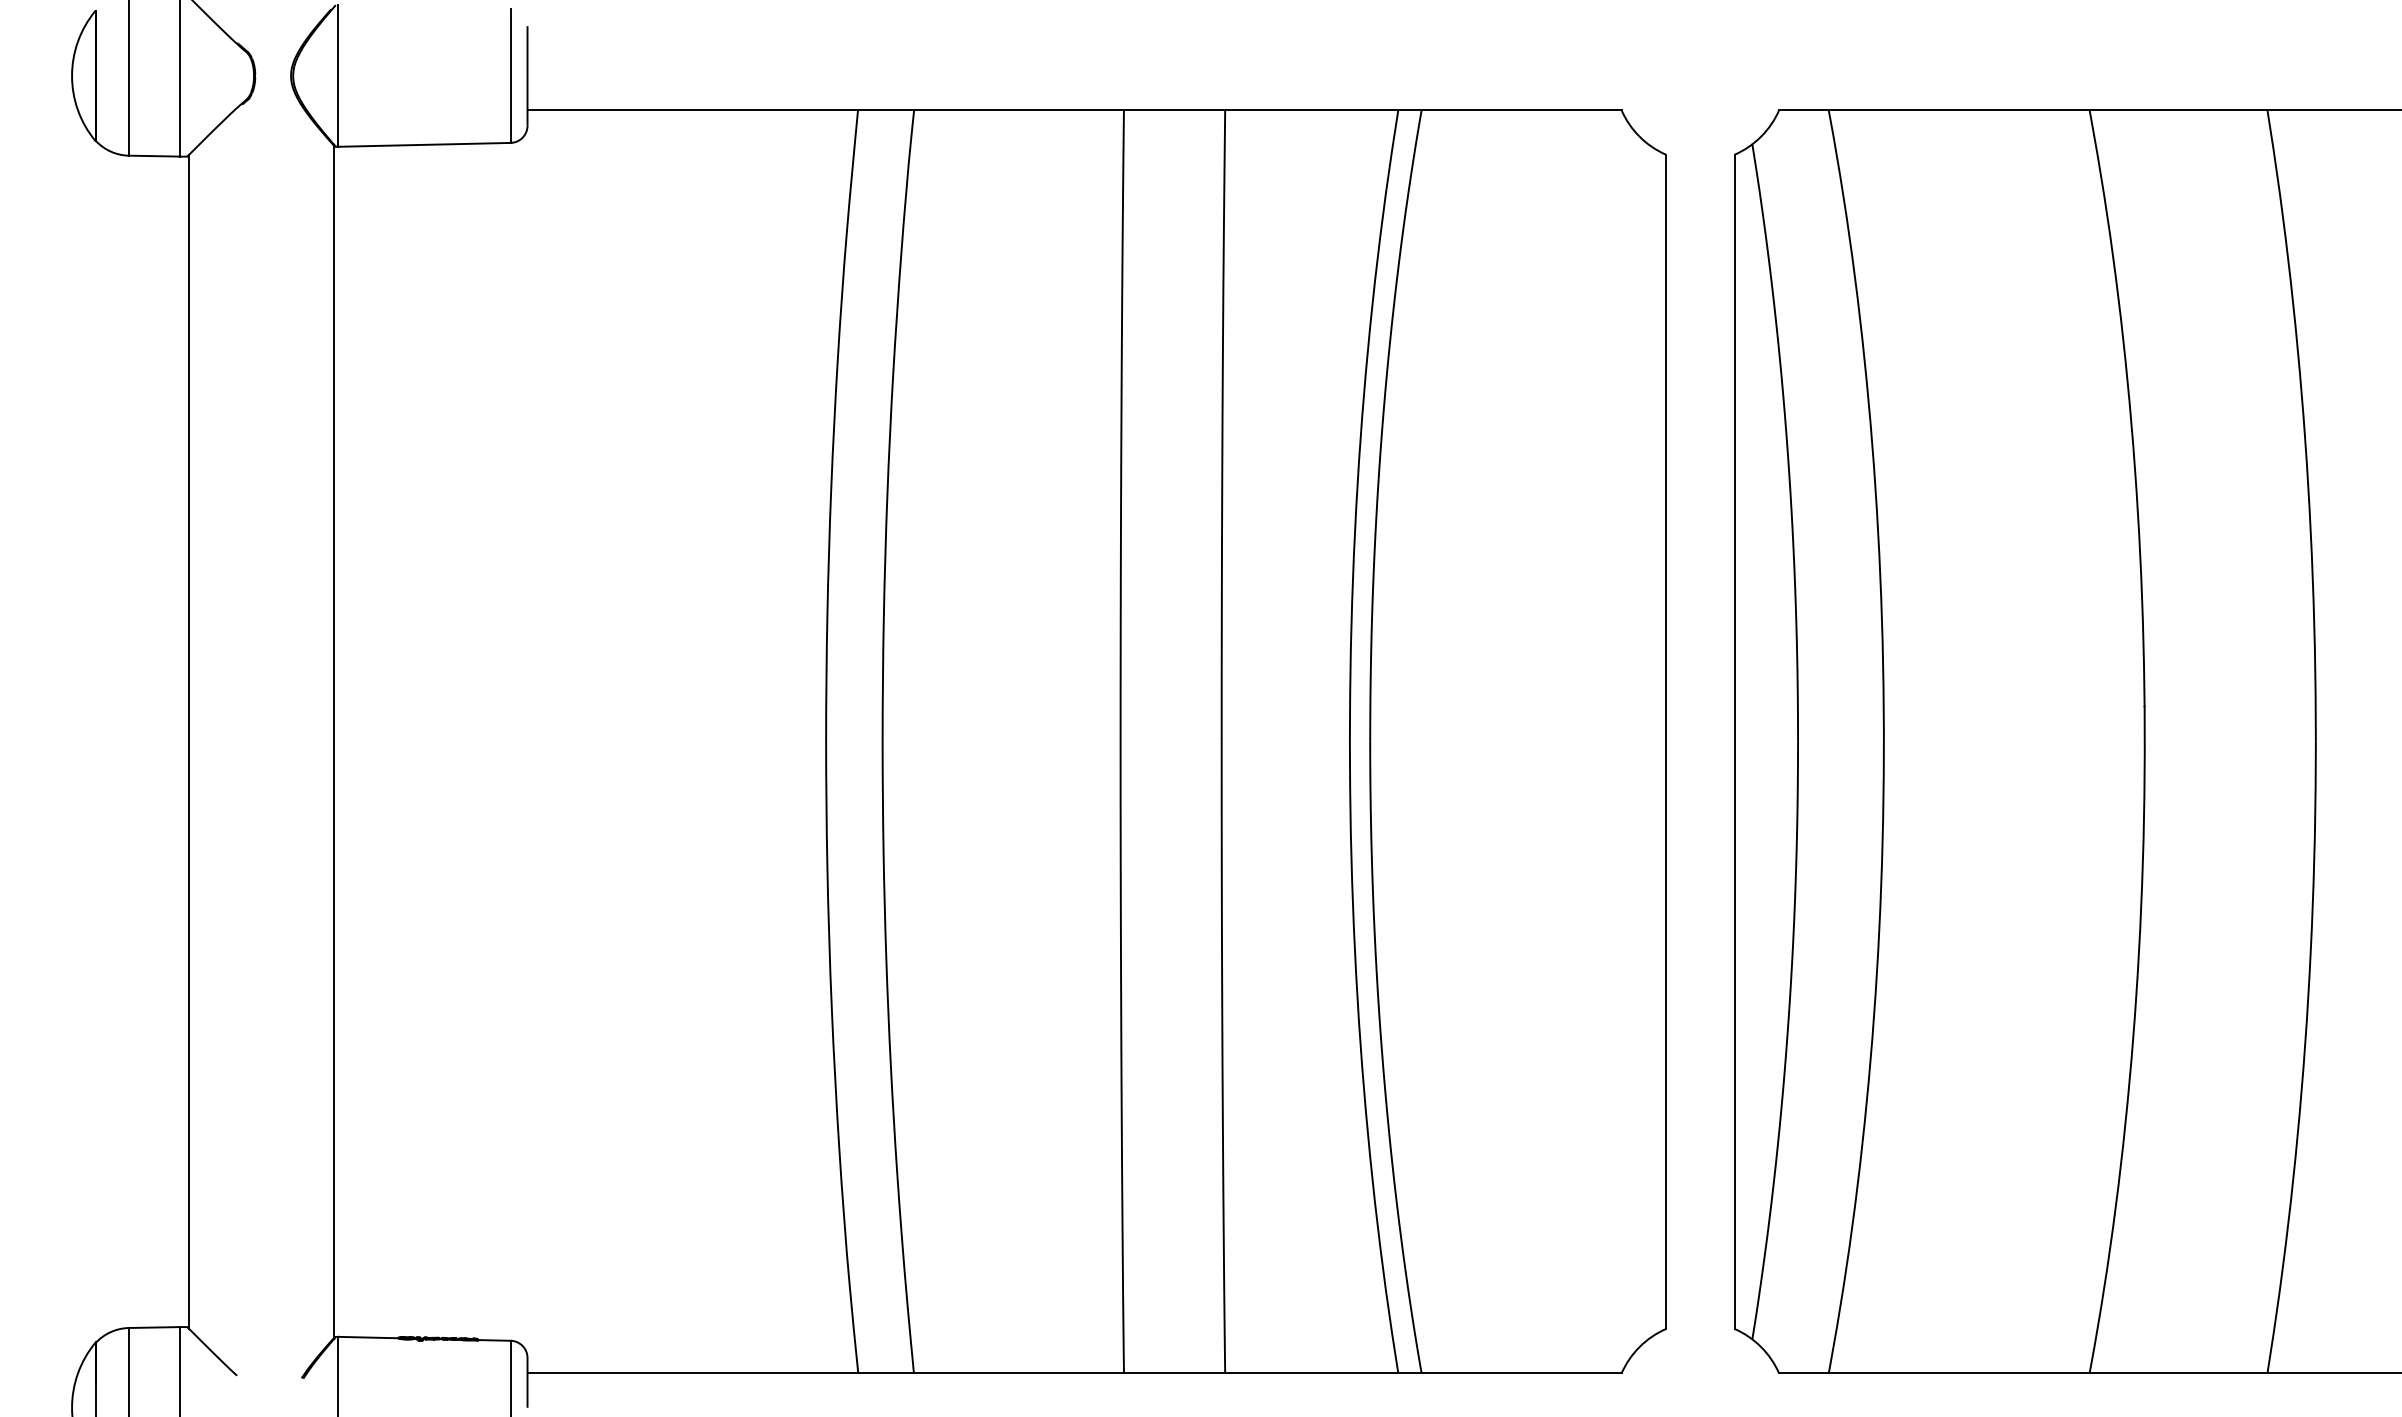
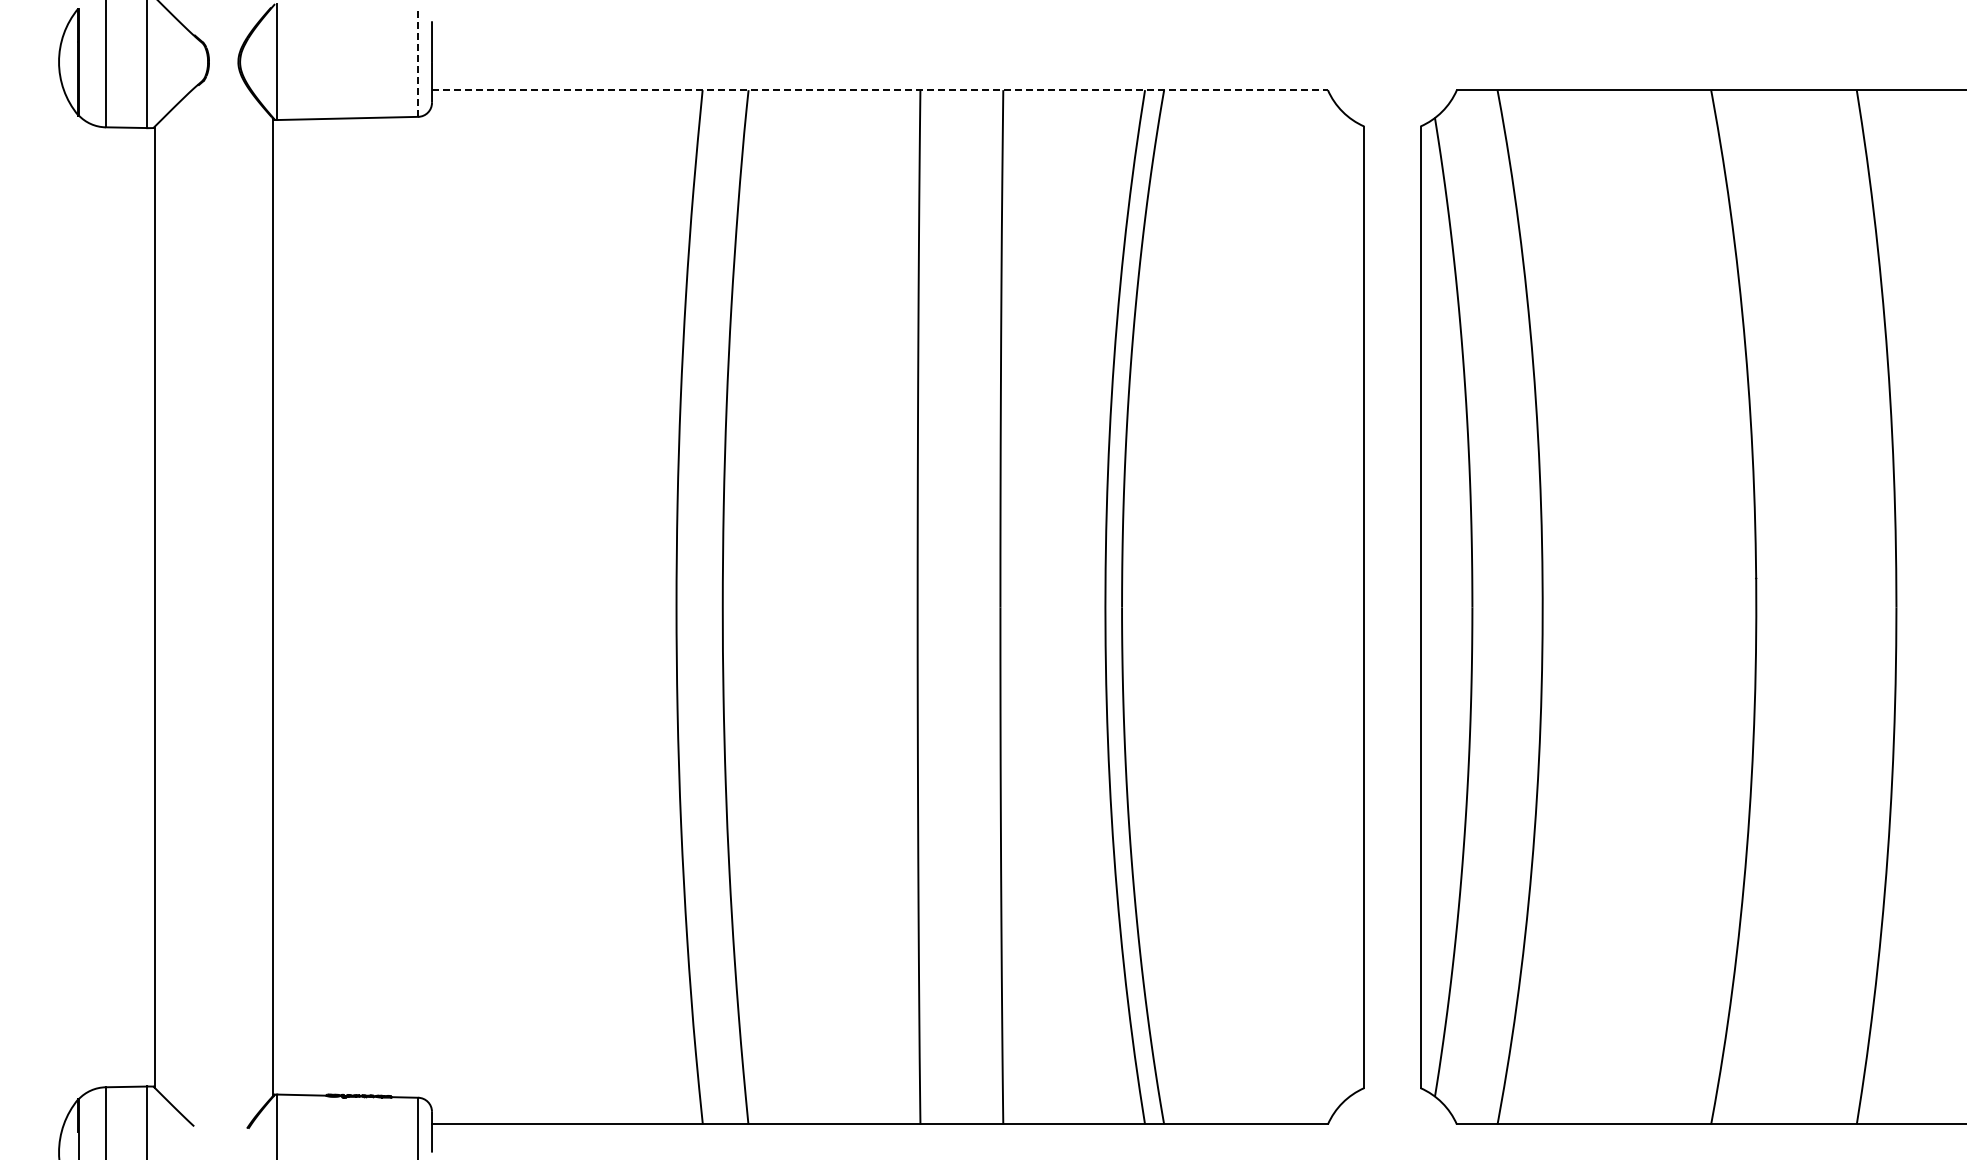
line: (511, 76) -> (418, 62), solid -> dashed
line: (1073, 110) -> (879, 90), solid -> dashed

